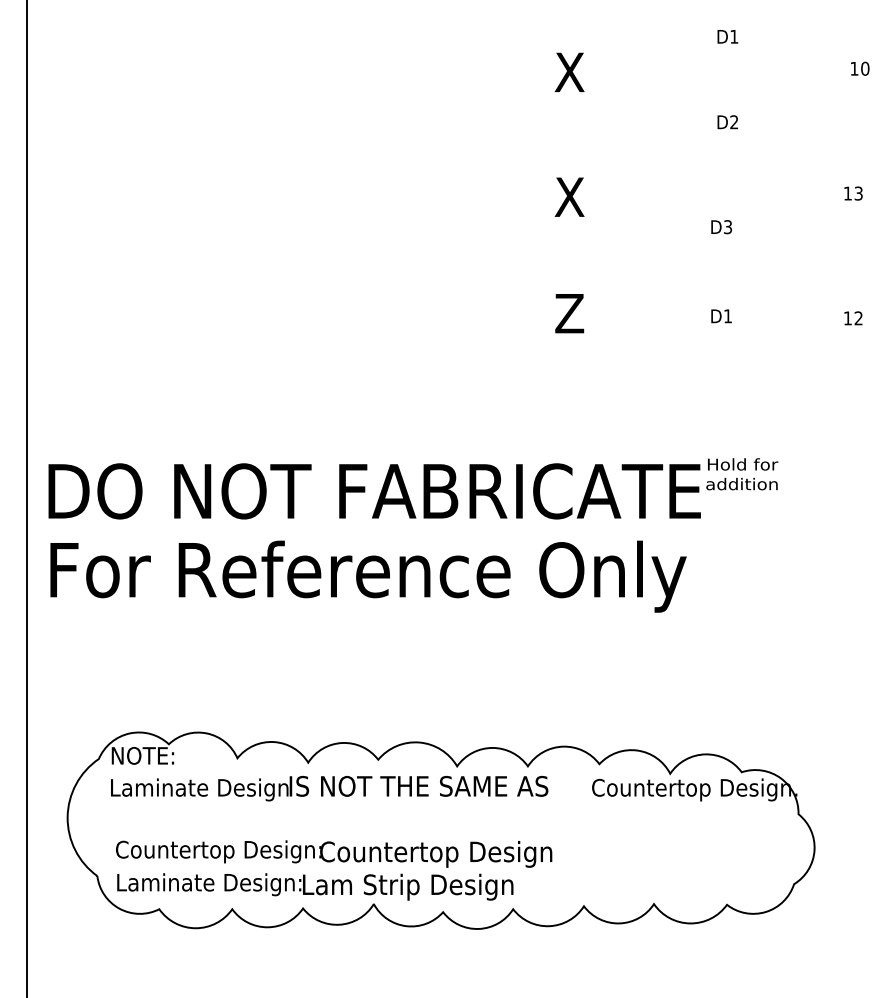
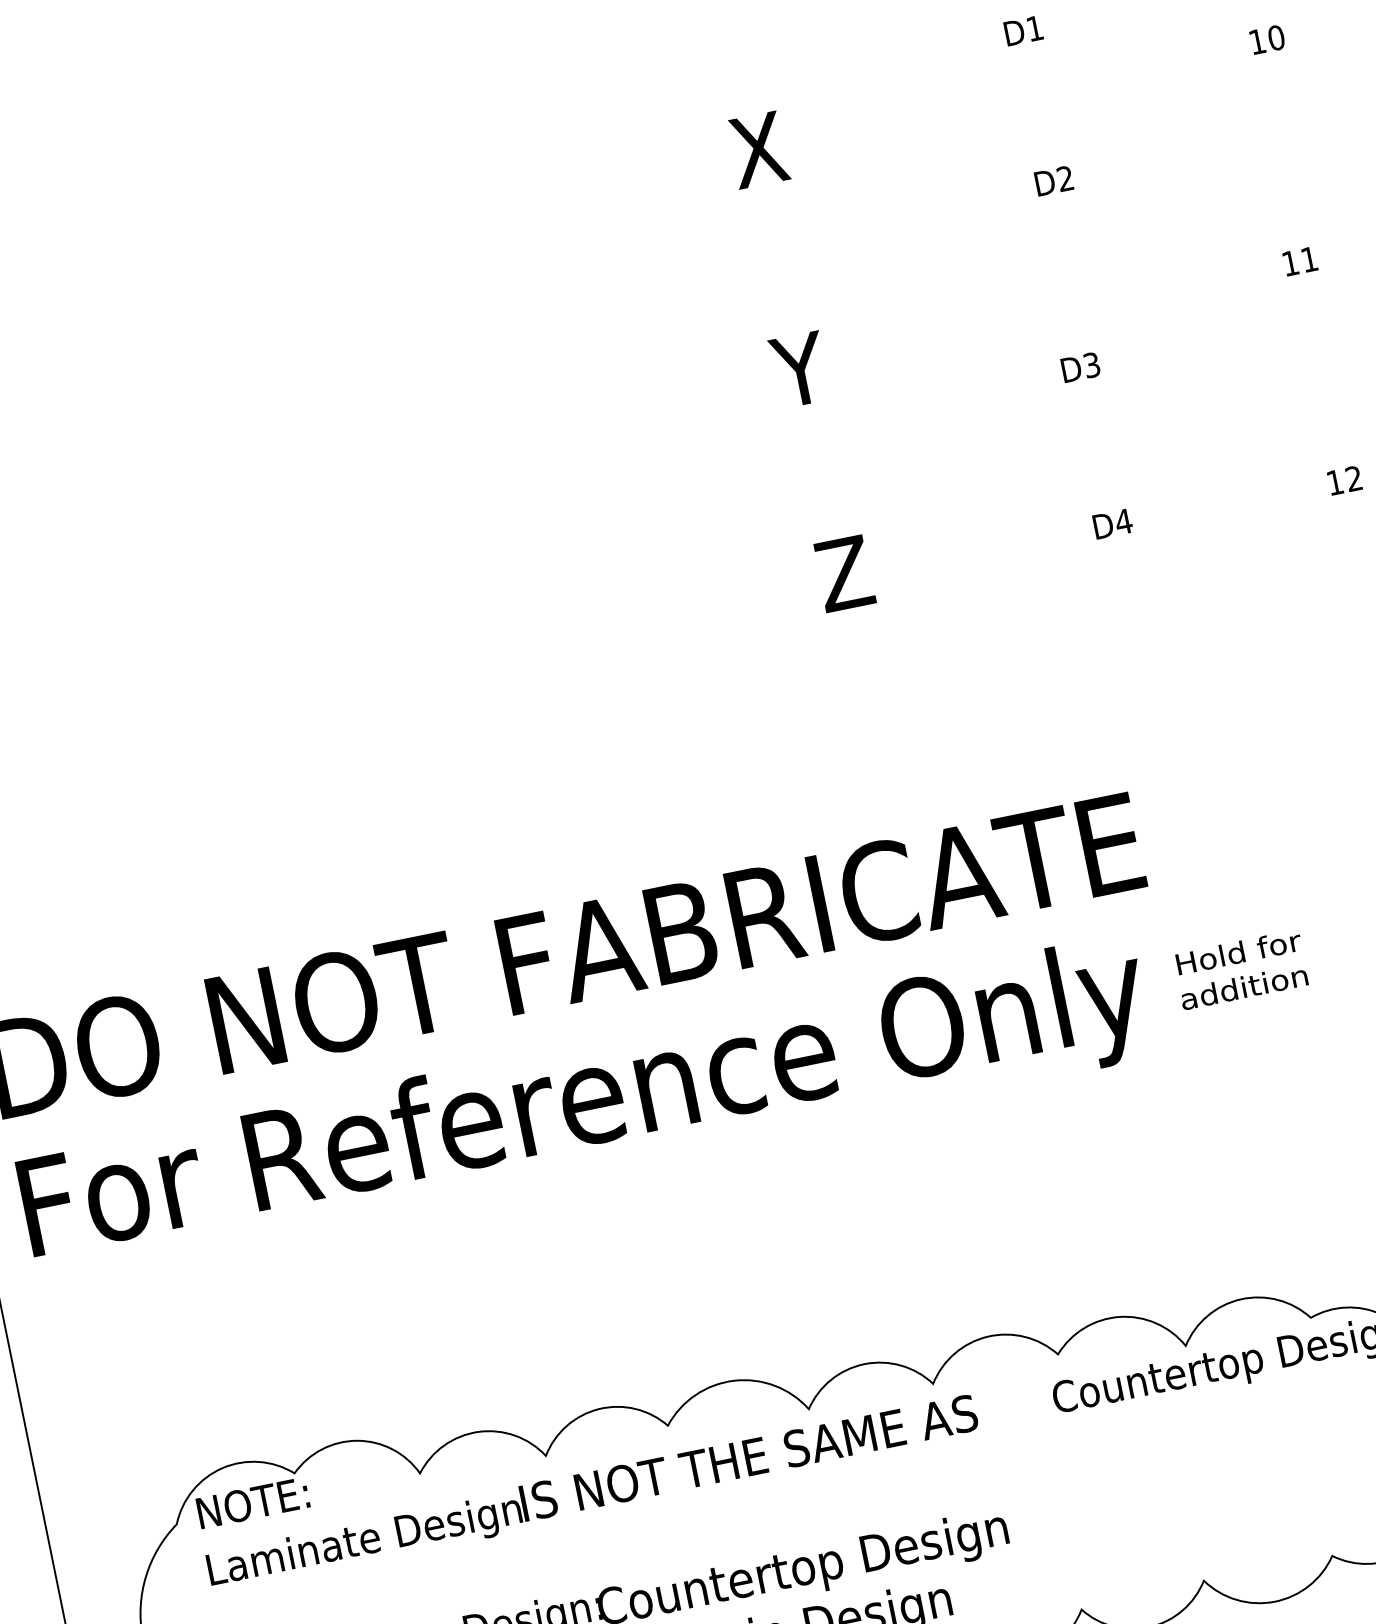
text: (858, 193) -> (1309, 259), 13 -> 11
text: (568, 196) -> (800, 368), X -> Y
text: (727, 316) -> (1122, 522), D1 -> D4
text: (742, 474) -> (1241, 970), moved

